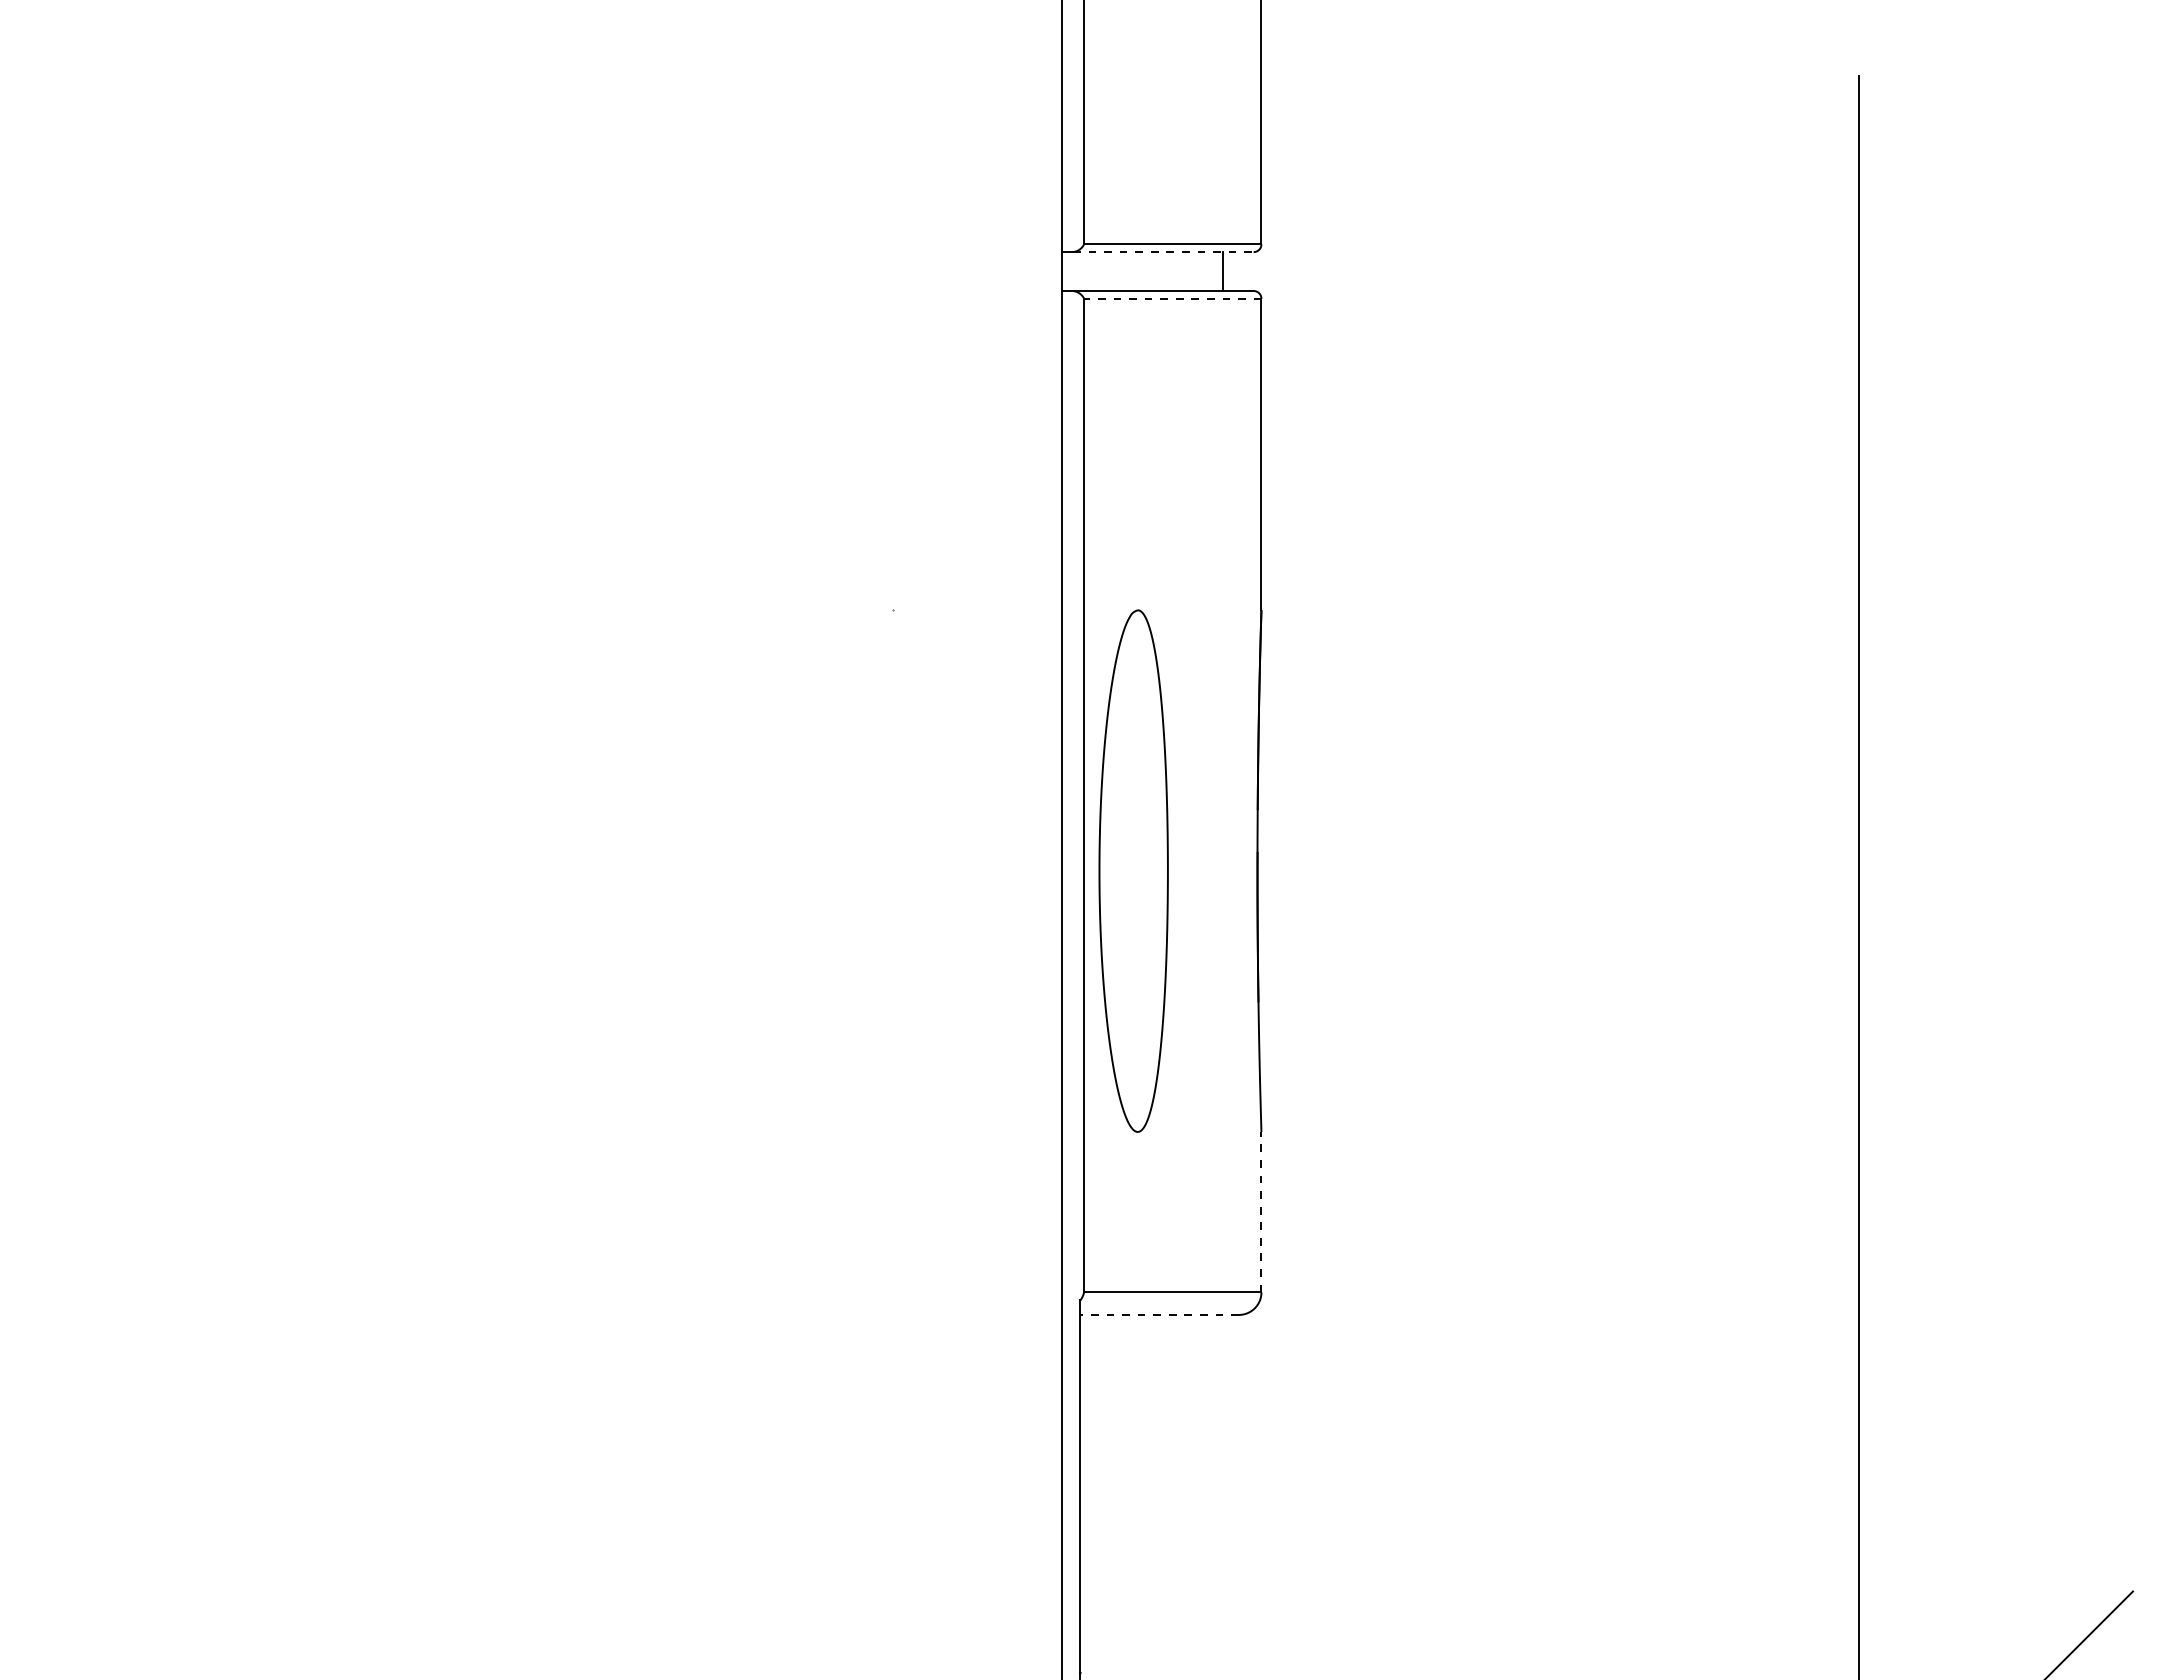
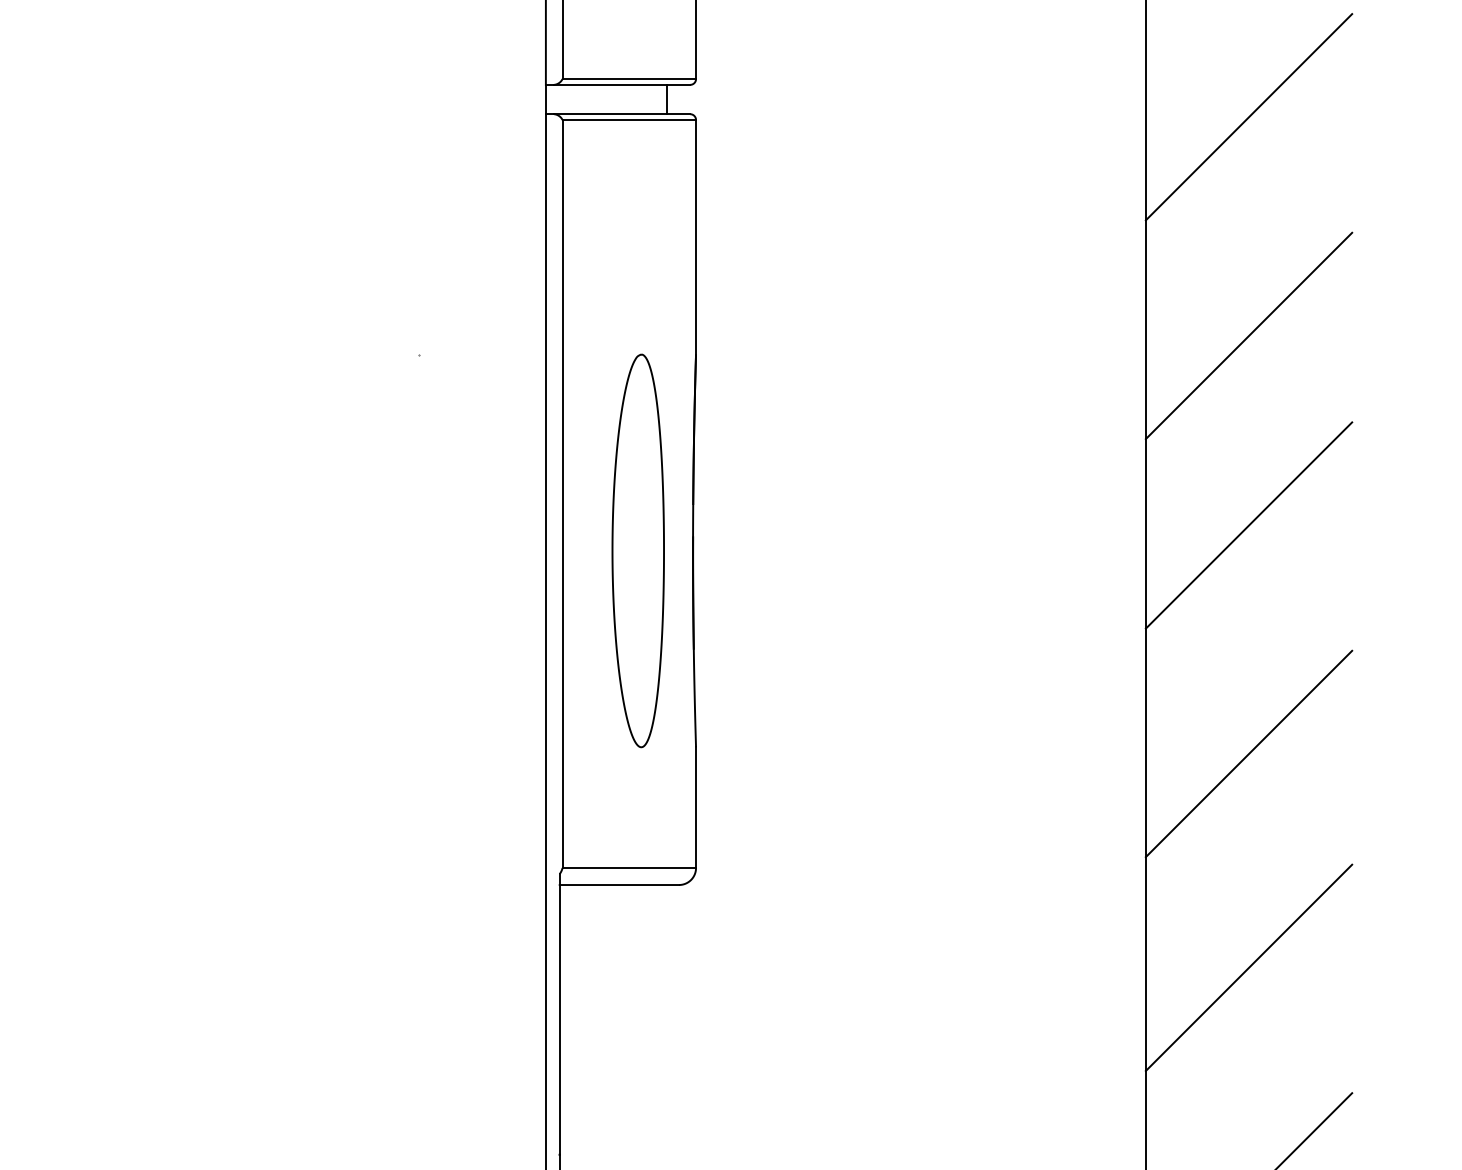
line: (1163, 252) -> (622, 85), dashed -> solid
line: (1996, 295) -> (1249, 117), added
line: (1172, 298) -> (629, 119), dashed -> solid
line: (1996, 585) -> (1249, 335), added
line: (1996, 837) -> (1249, 525), added
part: (1133, 870) -> (638, 550), moved
line: (1996, 1140) -> (1249, 753), added
line: (1261, 1211) -> (696, 807), dashed -> solid
line: (1159, 1314) -> (619, 884), dashed -> solid
line: (1996, 1424) -> (1249, 967), added

